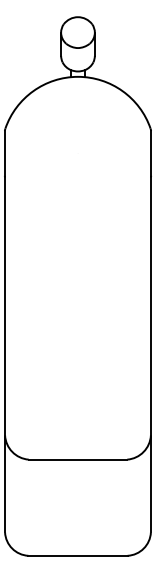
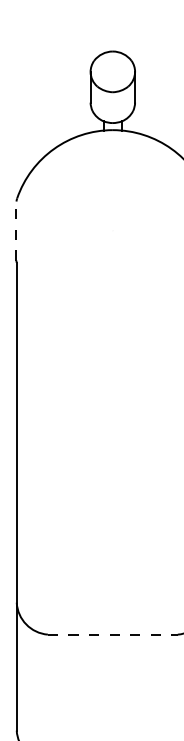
line: (4, 152) -> (15, 229), solid -> dashed
line: (78, 459) -> (113, 634), solid -> dashed

